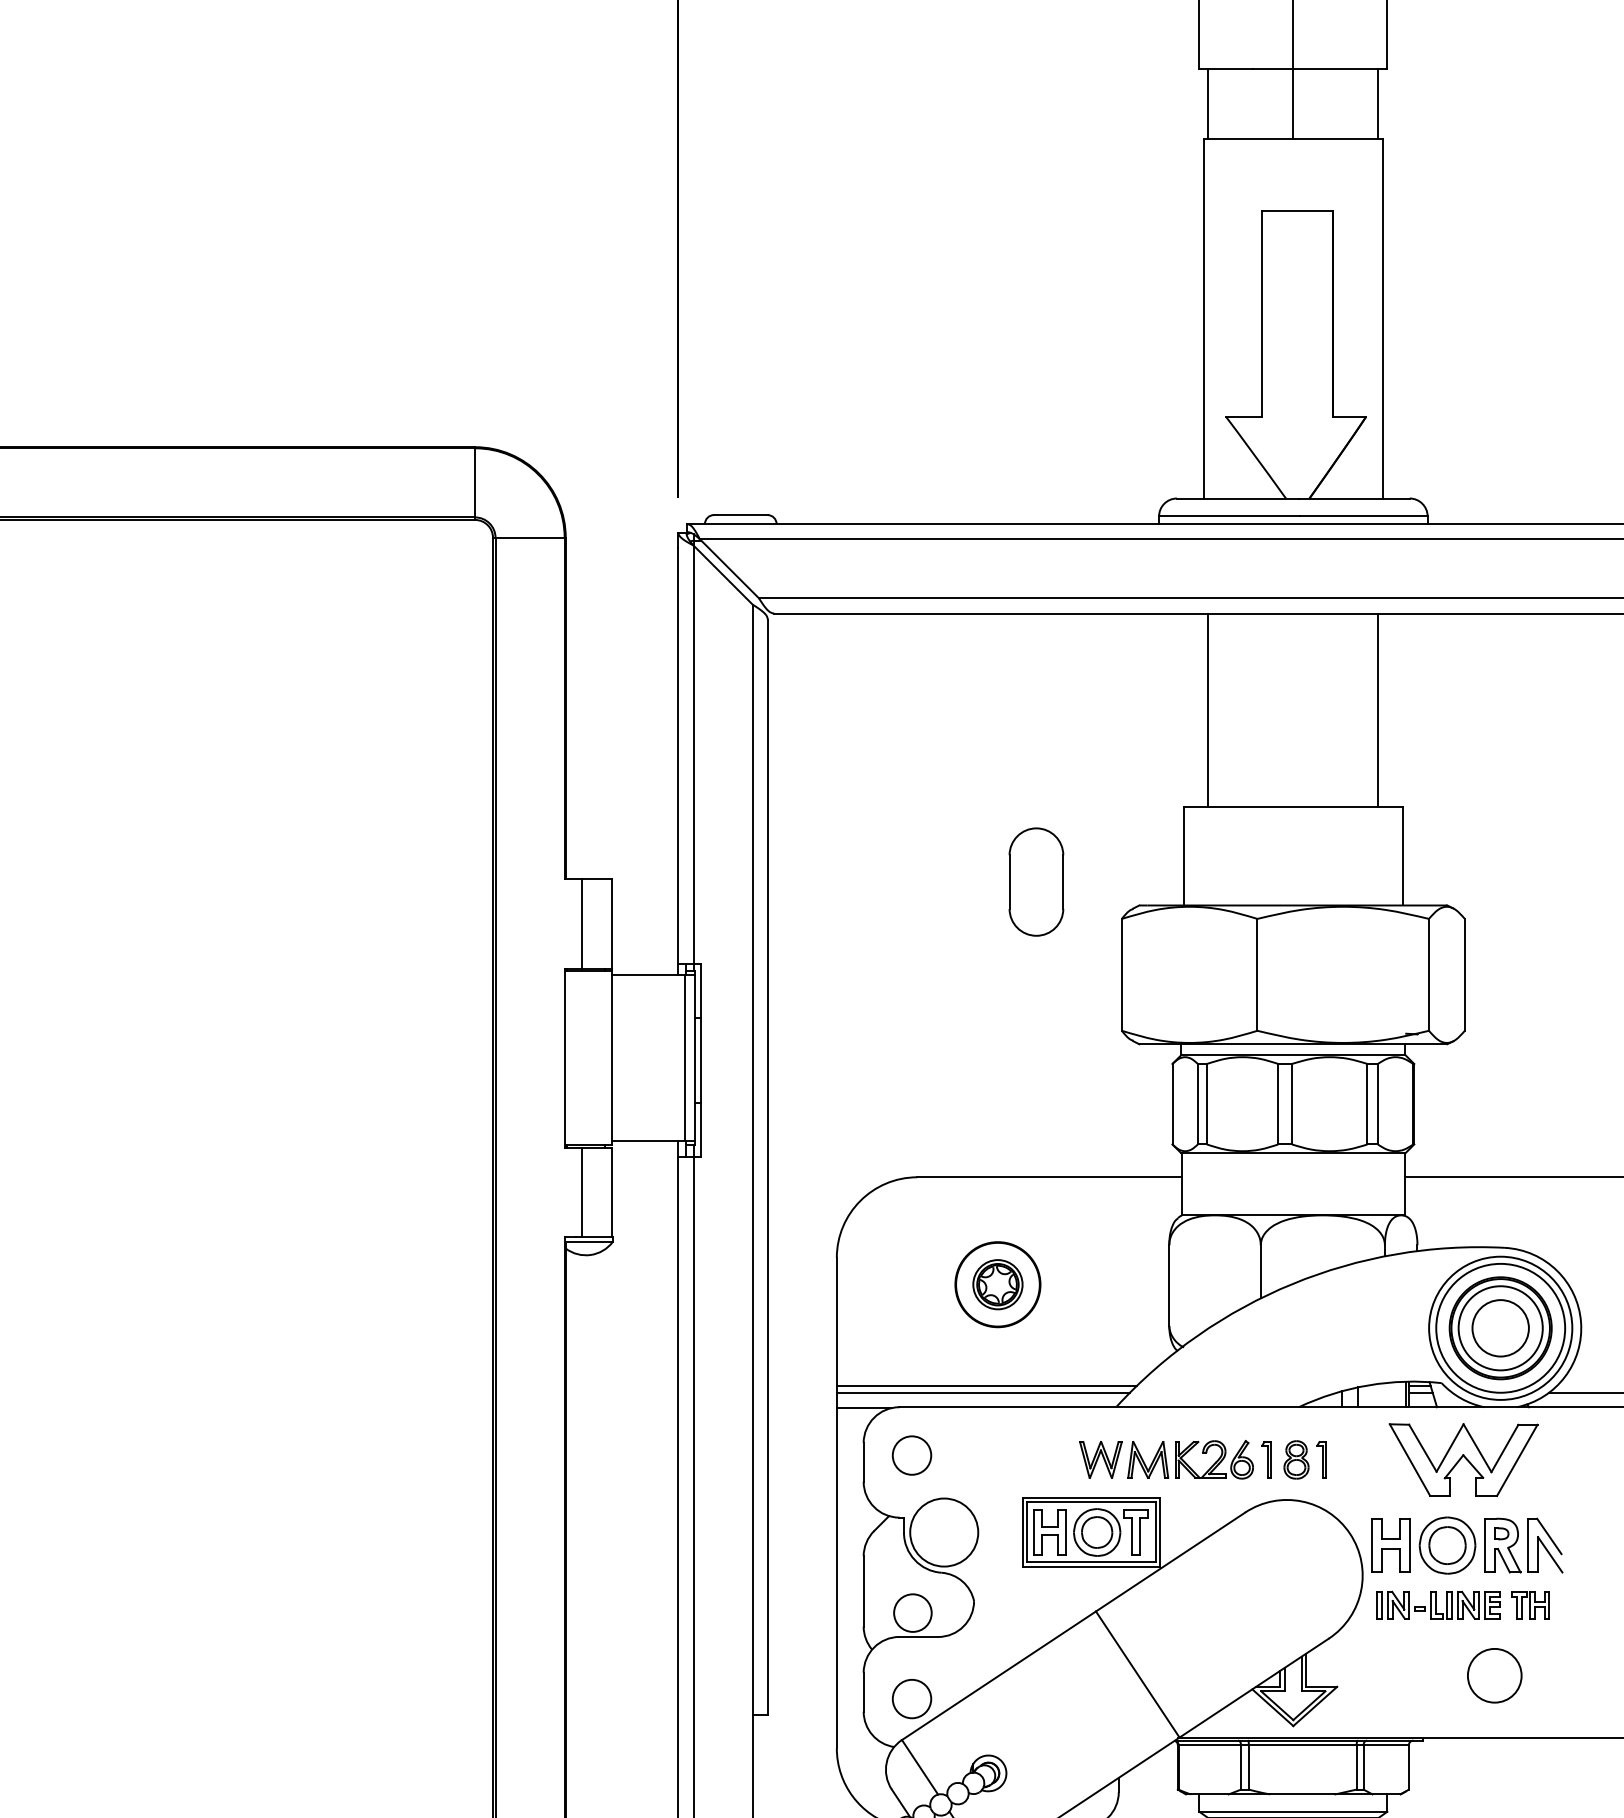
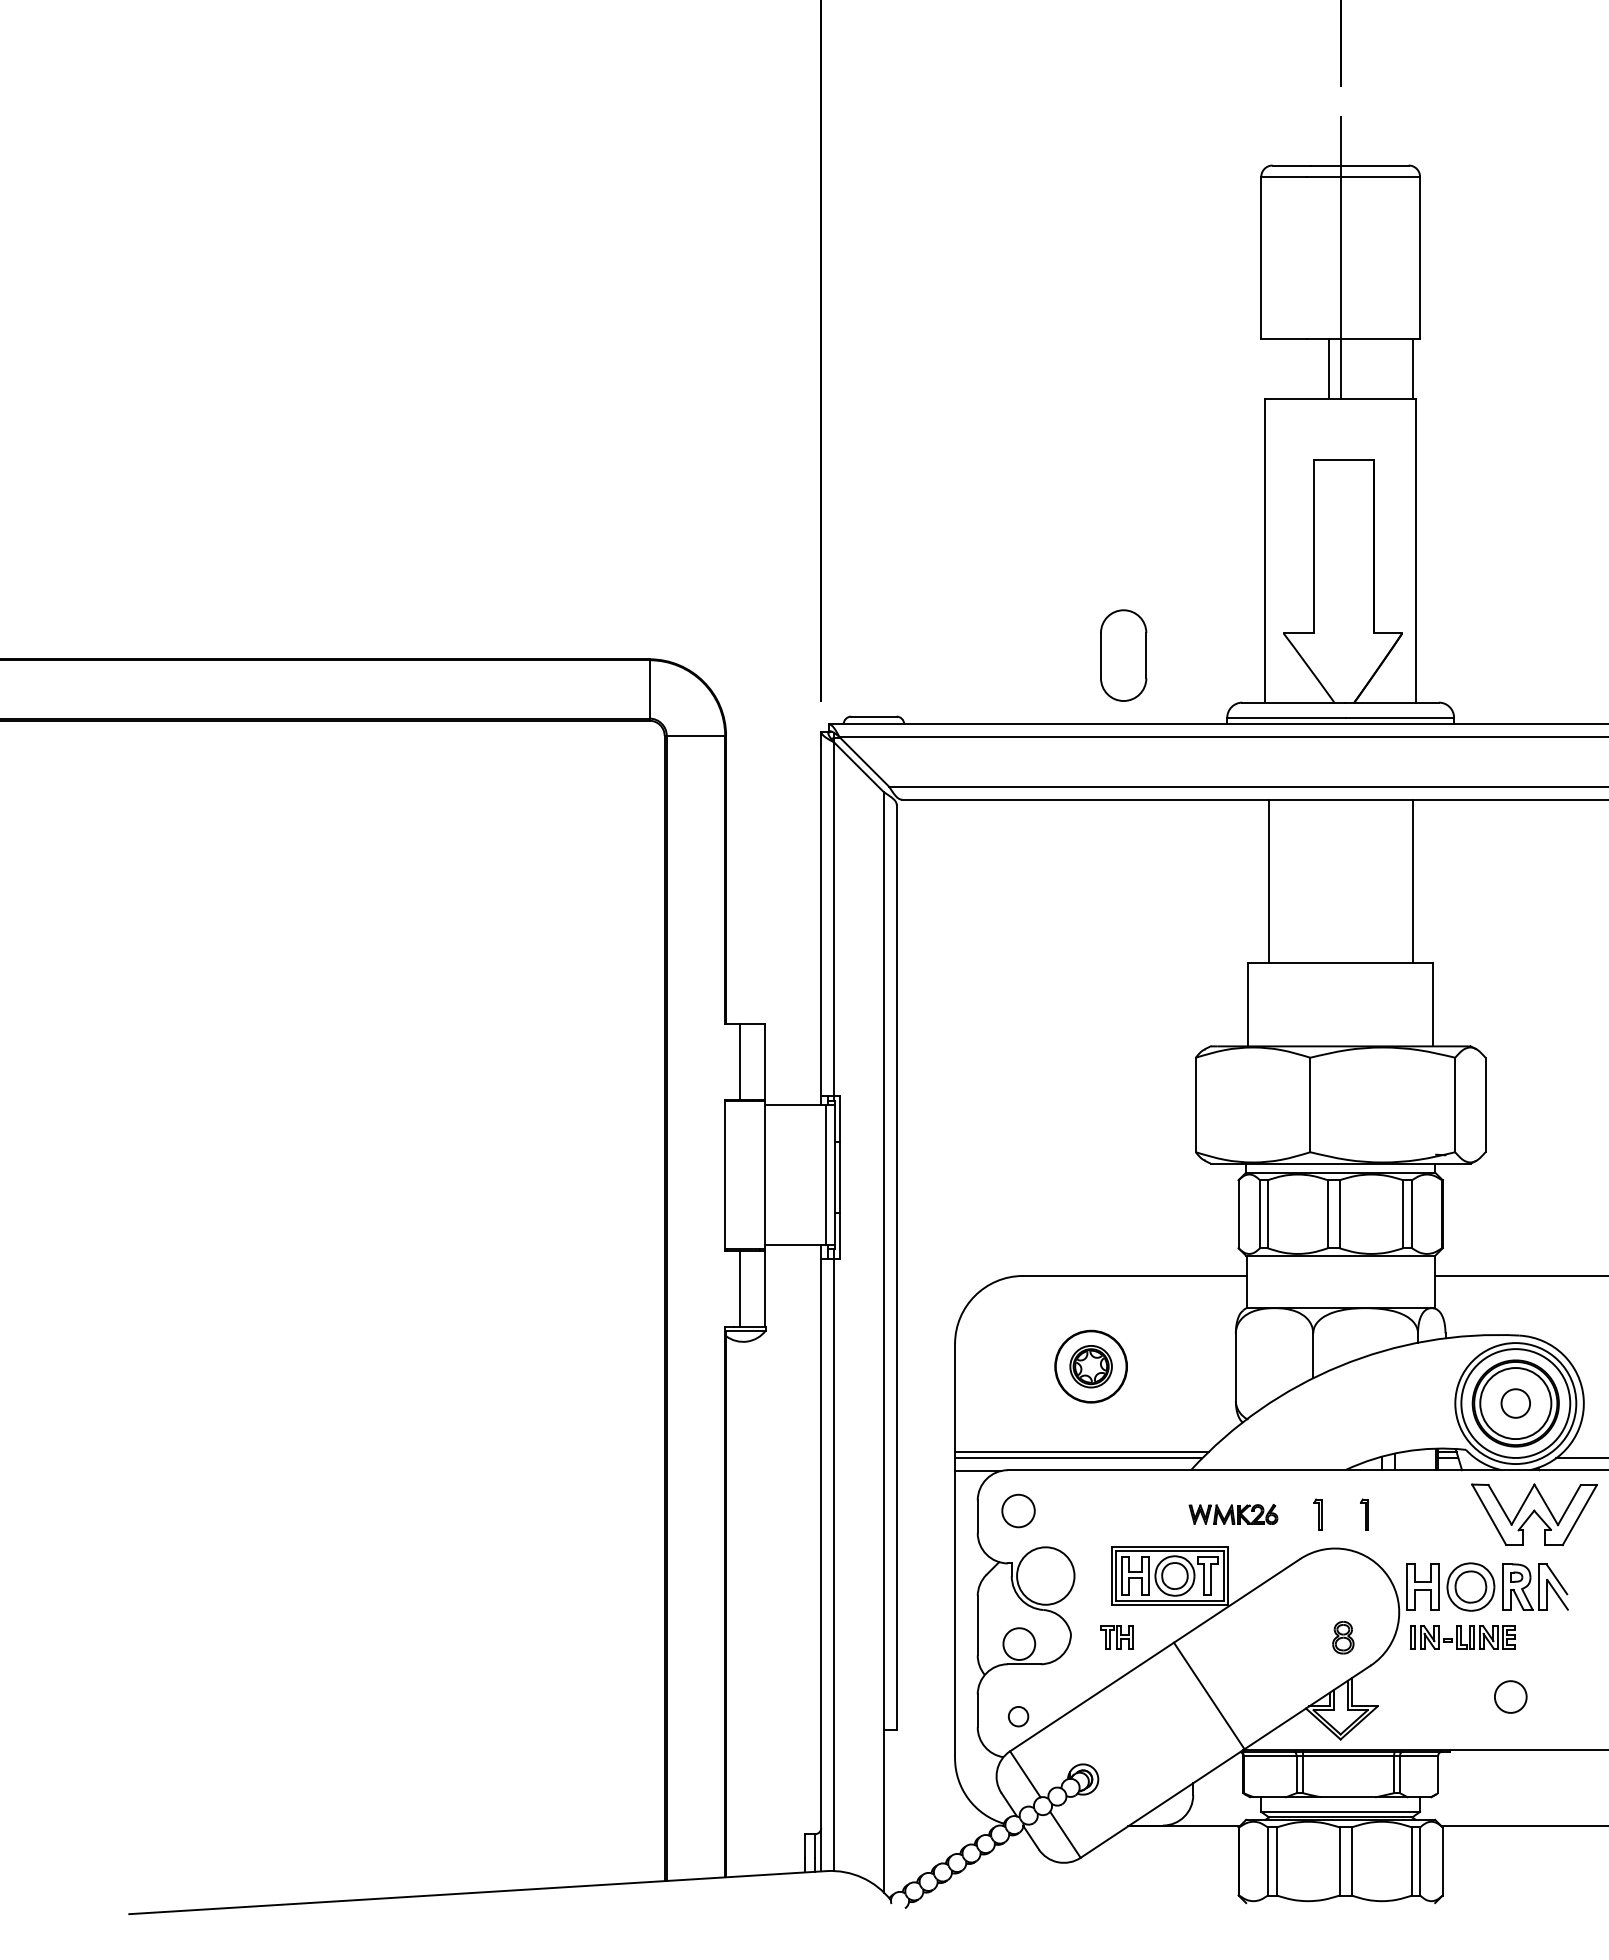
line: (1207, 104) -> (1328, 369), moved
part: (1036, 881) -> (1123, 655), moved
circle: (1500, 1328) -> (1515, 1403), size x0.6
part: (1166, 1459) -> (1233, 1514), size x0.6
part: (1296, 1459) -> (1343, 1637), moved
part: (1463, 1459) -> (1534, 1514), moved
part: (1529, 1605) -> (1116, 1637), moved
circle: (1494, 1675) -> (1510, 1696), size x0.7
circle: (911, 1698) -> (1018, 1716), size x0.6

